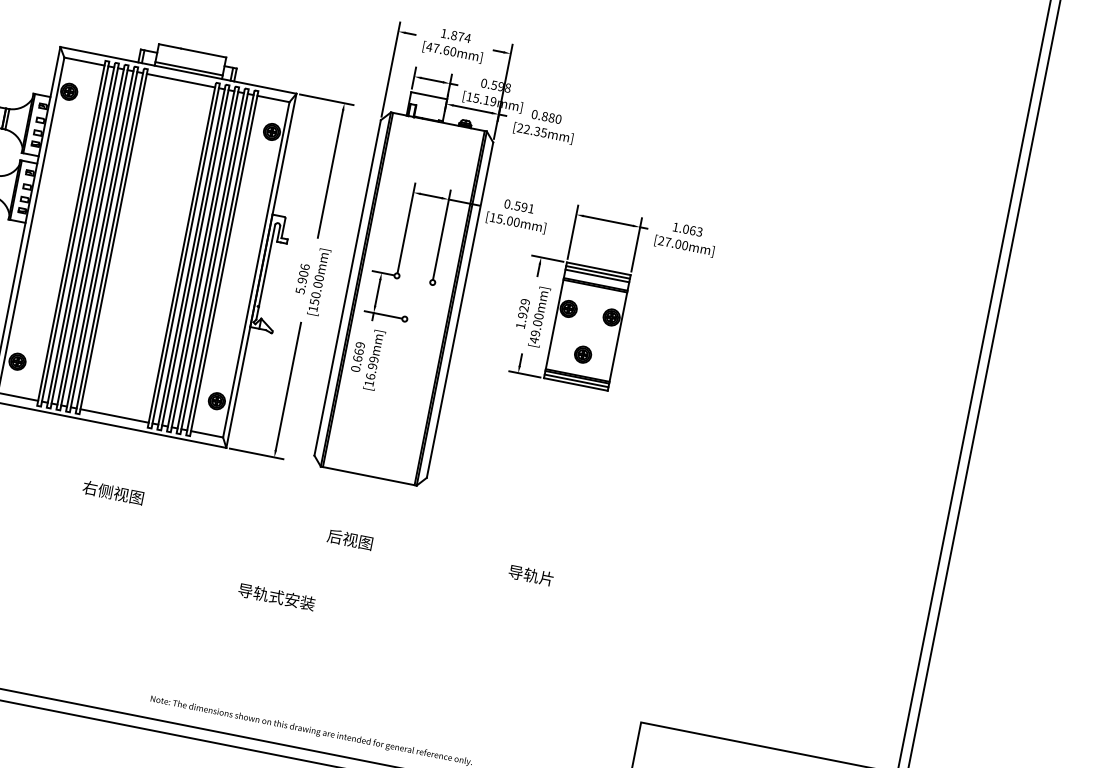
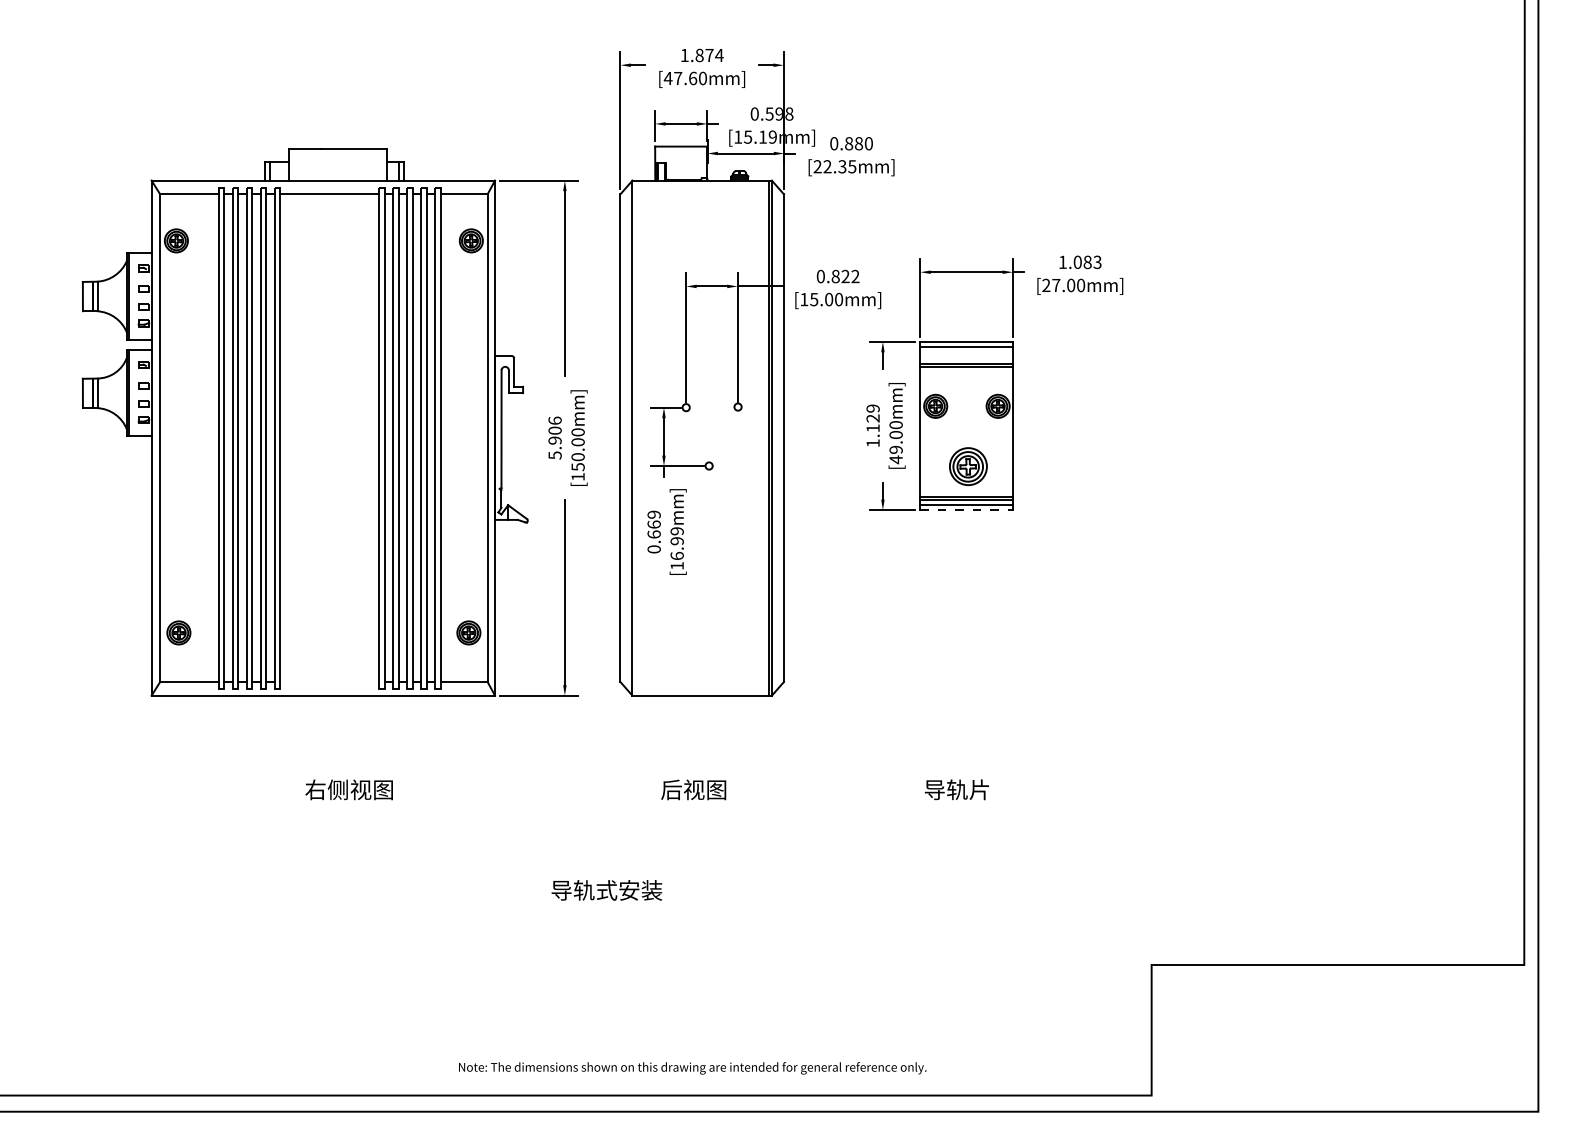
line: (188, 68) -> (337, 175), removed
text: (524, 207) -> (845, 276), 0.591 -> 0.822
text: (692, 230) -> (1087, 261), 1.063 -> 1.083
line: (597, 276) -> (966, 352), removed
line: (358, 289) -> (635, 437), removed
text: (522, 315) -> (872, 428), 1.929 -> 1.129
part: (583, 354) -> (968, 465), size x1.6
line: (576, 384) -> (967, 510), solid -> dashed
line: (114, 415) -> (329, 681), removed

